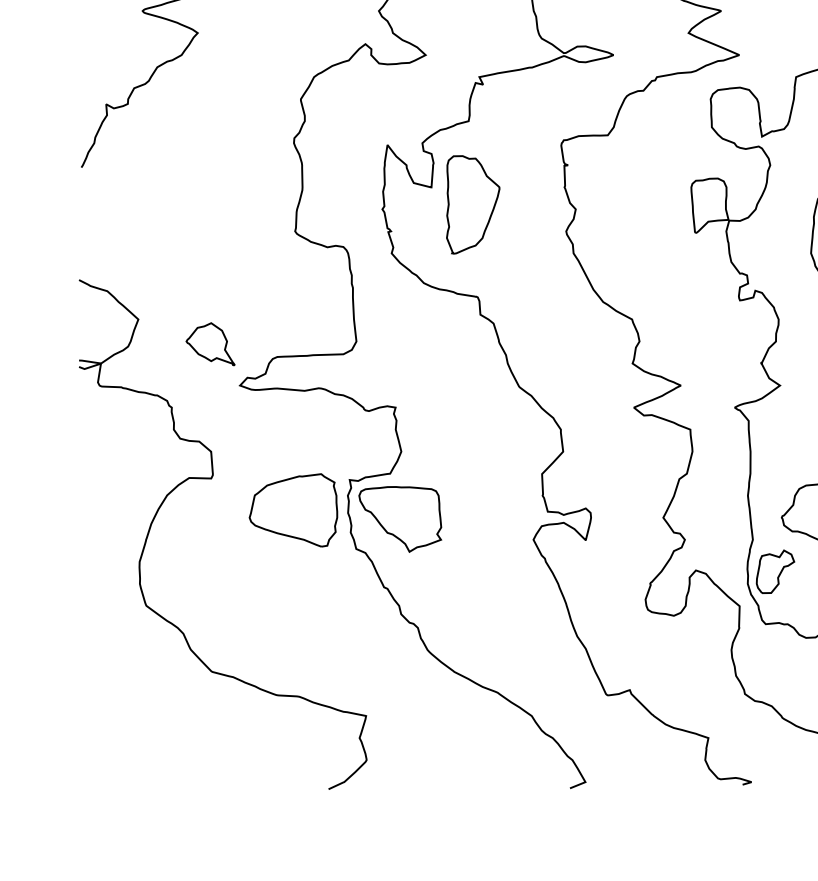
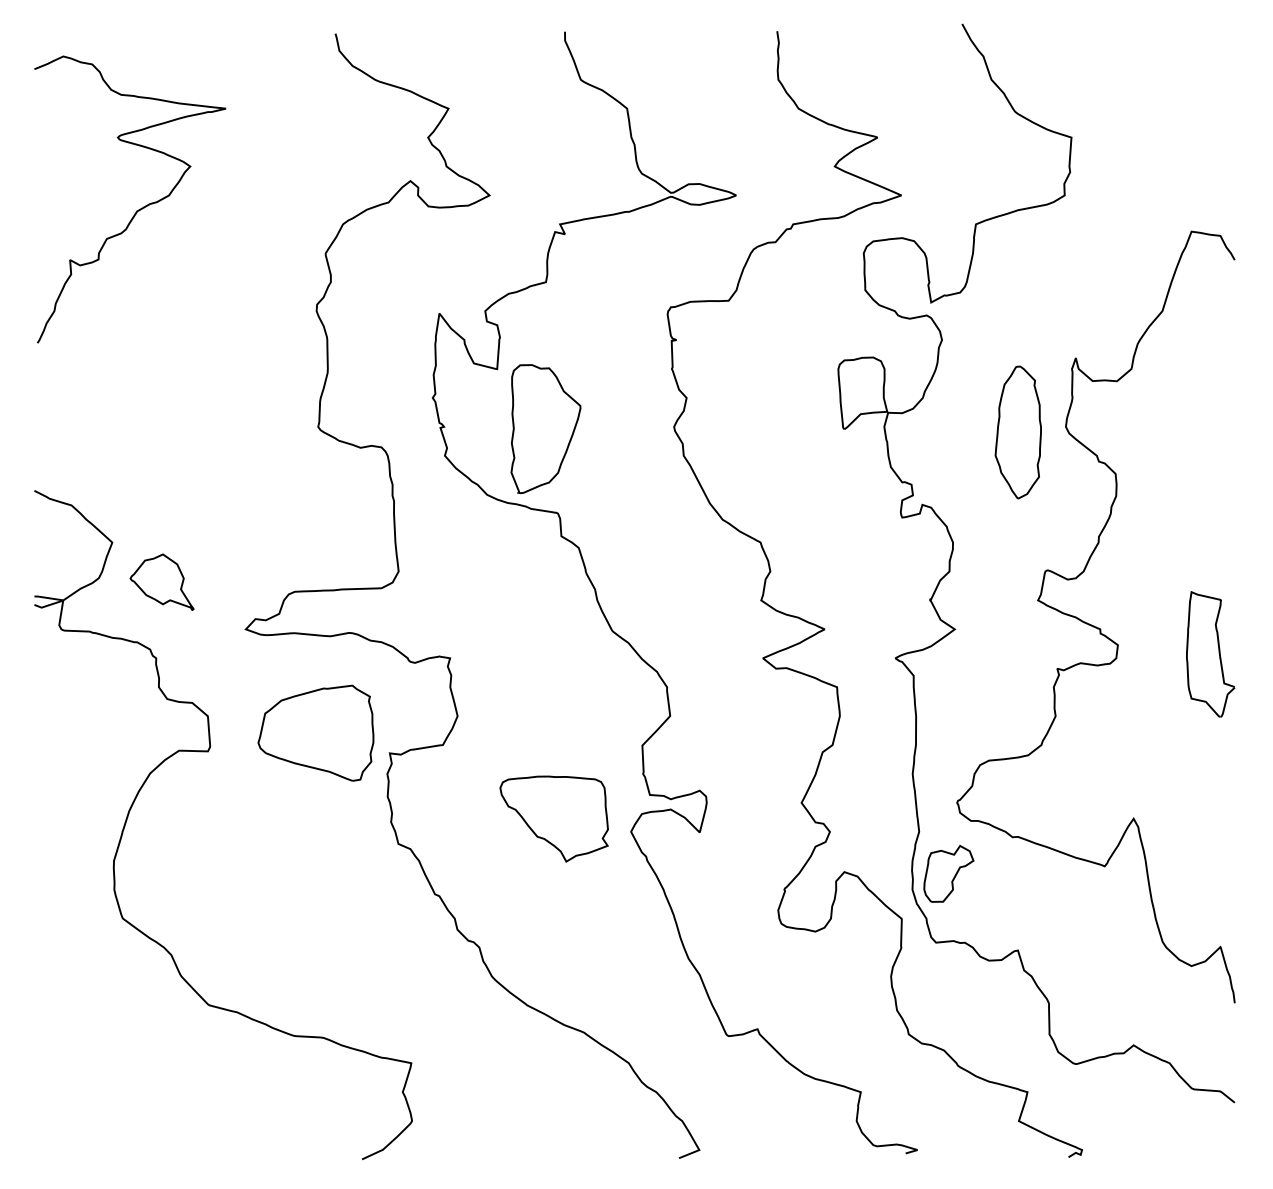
part: (472, 205) -> (545, 429), moved
part: (210, 343) -> (161, 581), moved
part: (293, 509) -> (315, 732), moved
part: (399, 518) -> (553, 818), moved

